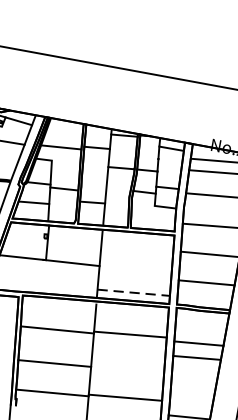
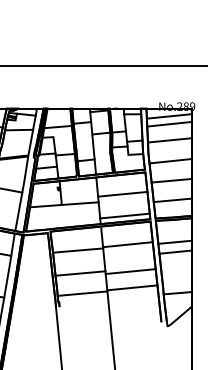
line: (136, 259) -> (122, 193), added
line: (132, 293) -> (124, 216), dashed -> solid
line: (127, 373) -> (130, 271), added

